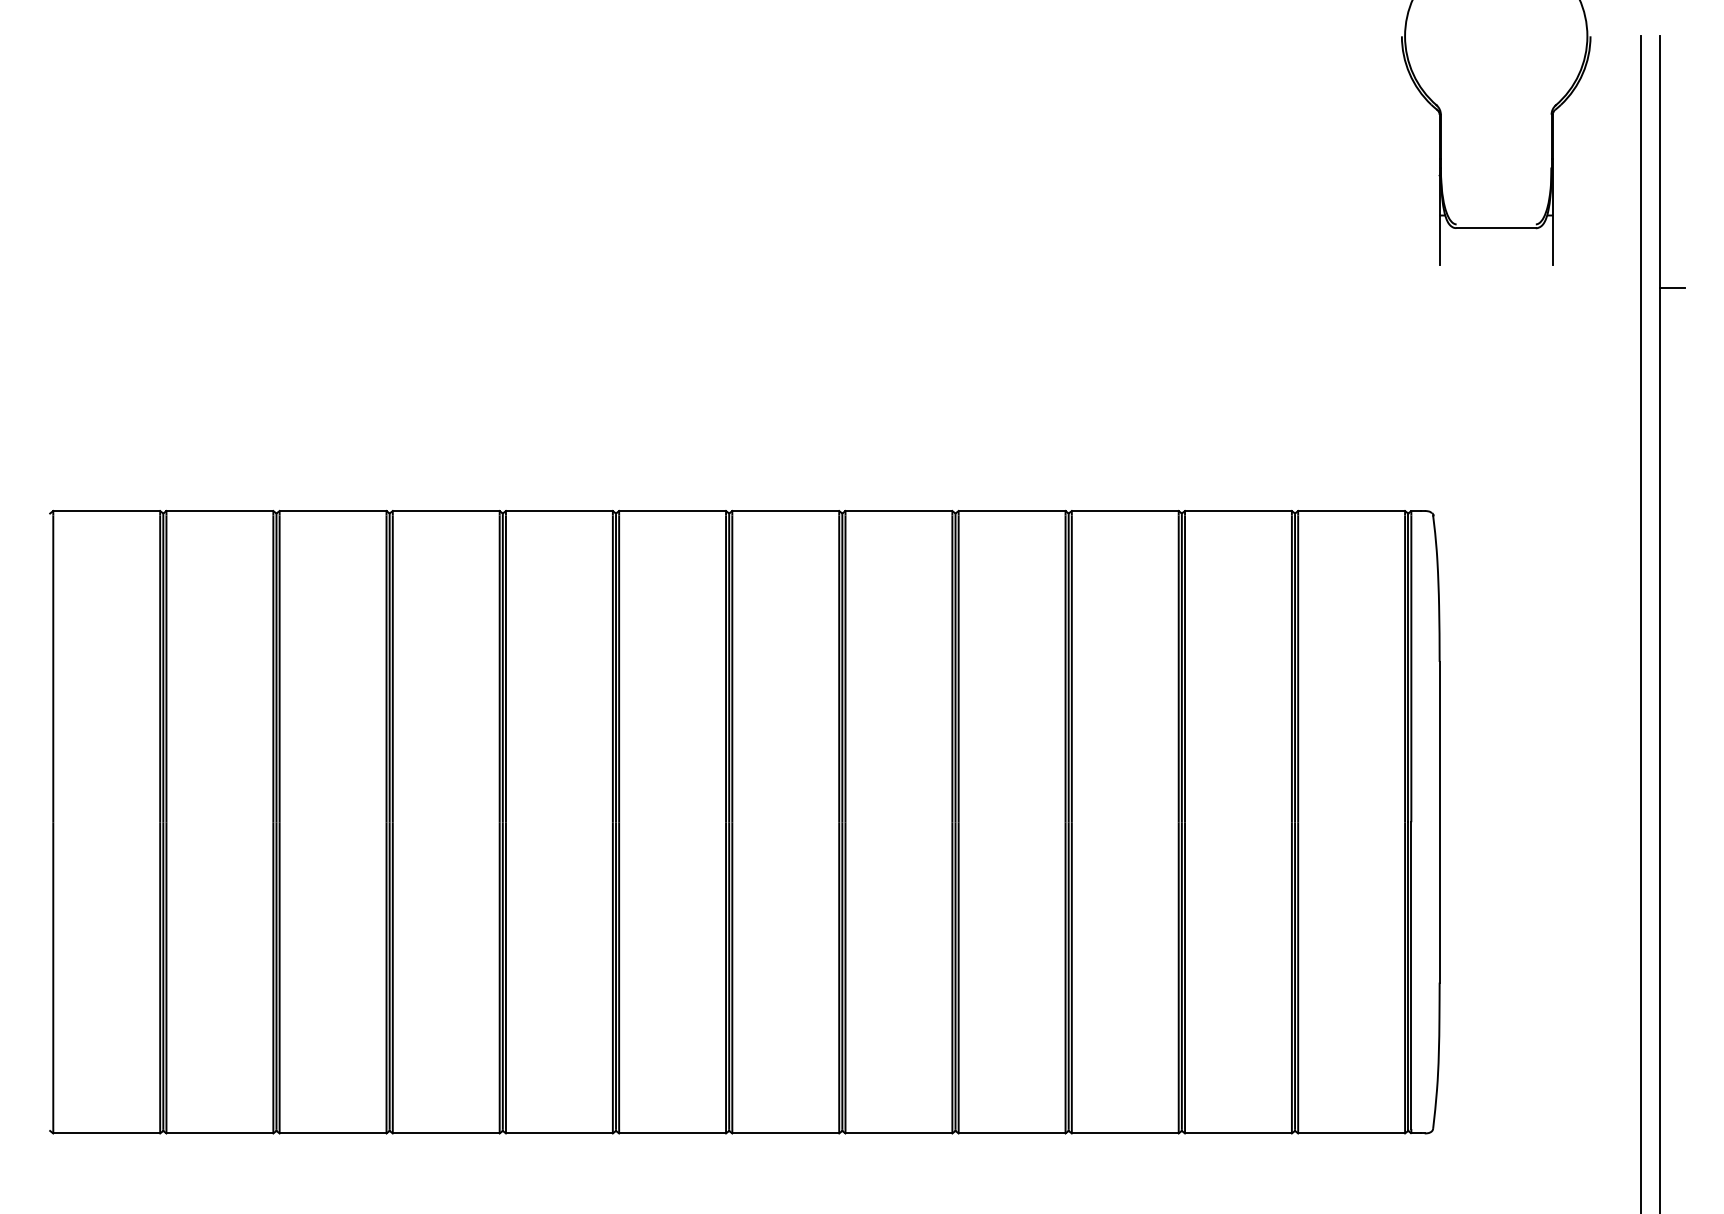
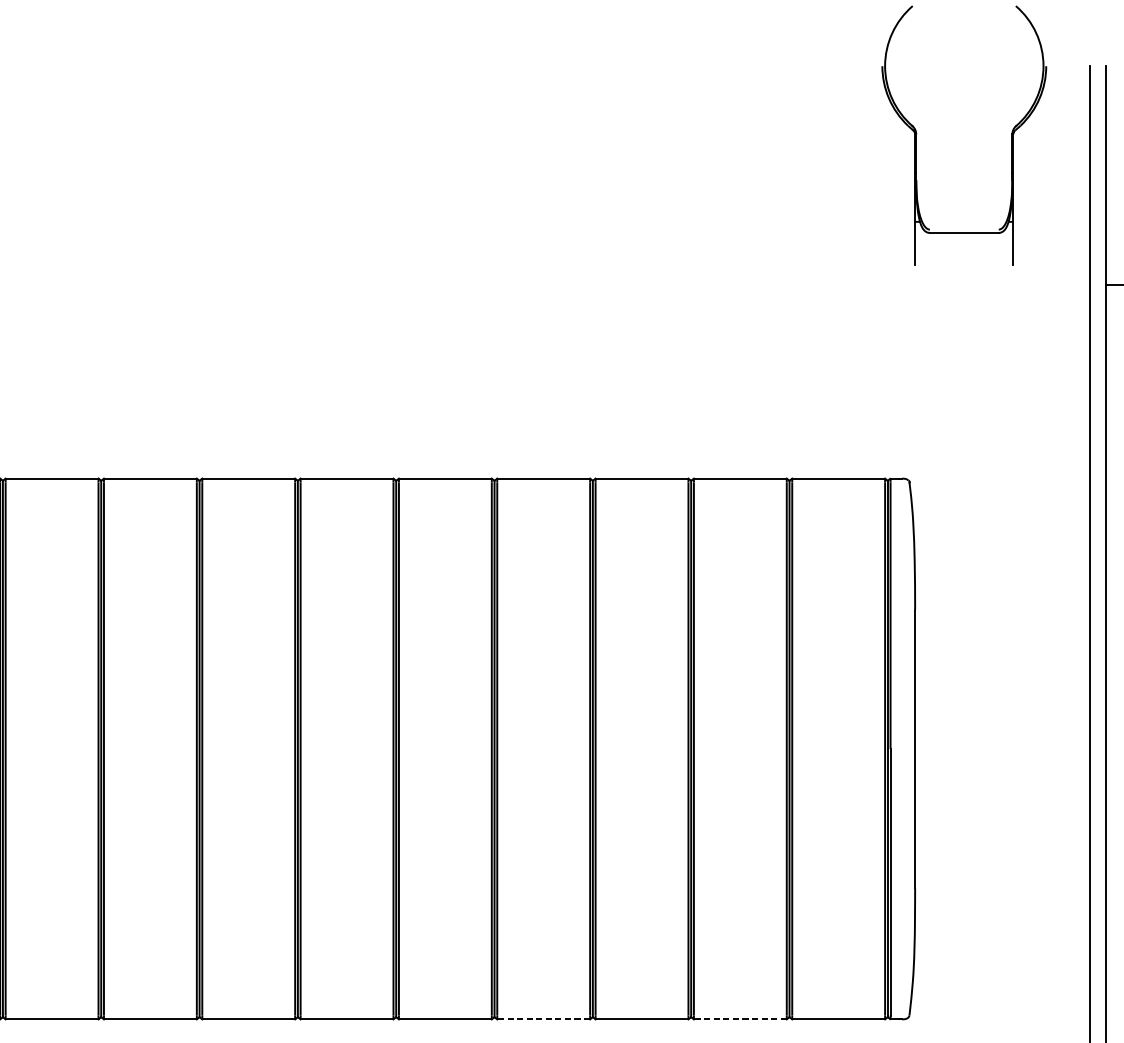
line: (1011, 1133) -> (543, 1019), solid -> dashed
line: (1237, 1133) -> (739, 1019), solid -> dashed

